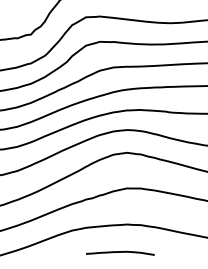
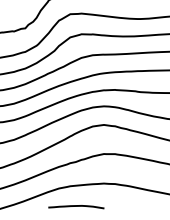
curve: (120, 252) -> (76, 206), moved

